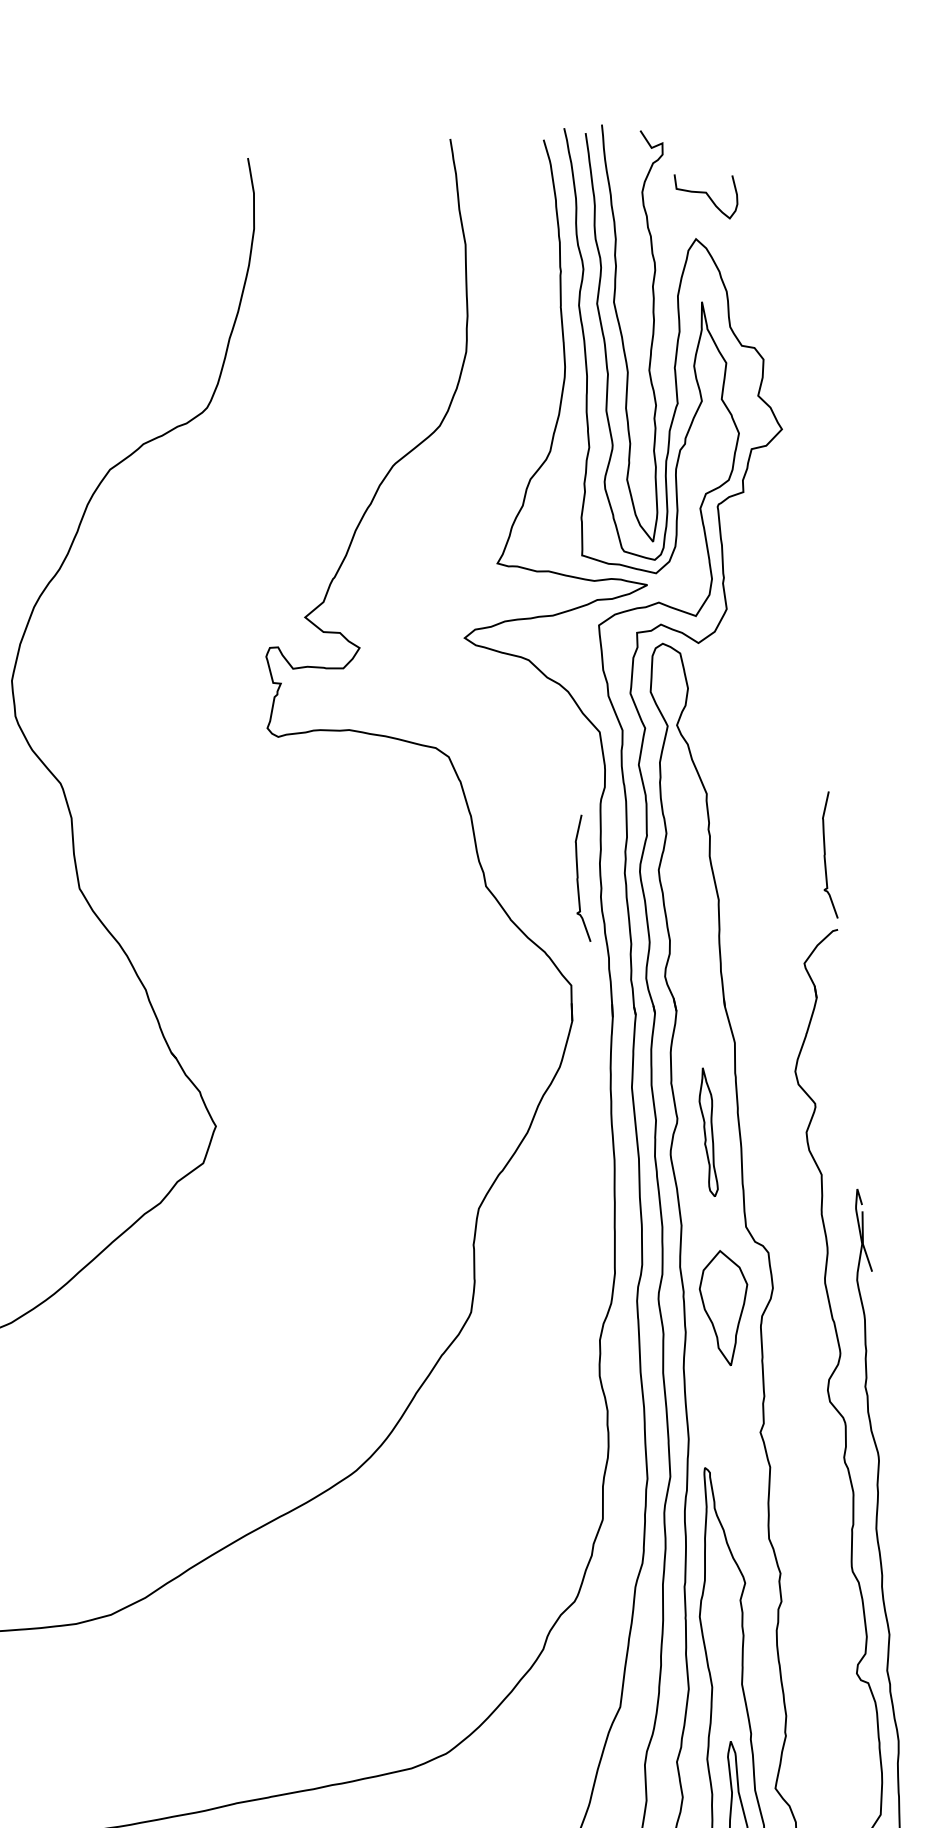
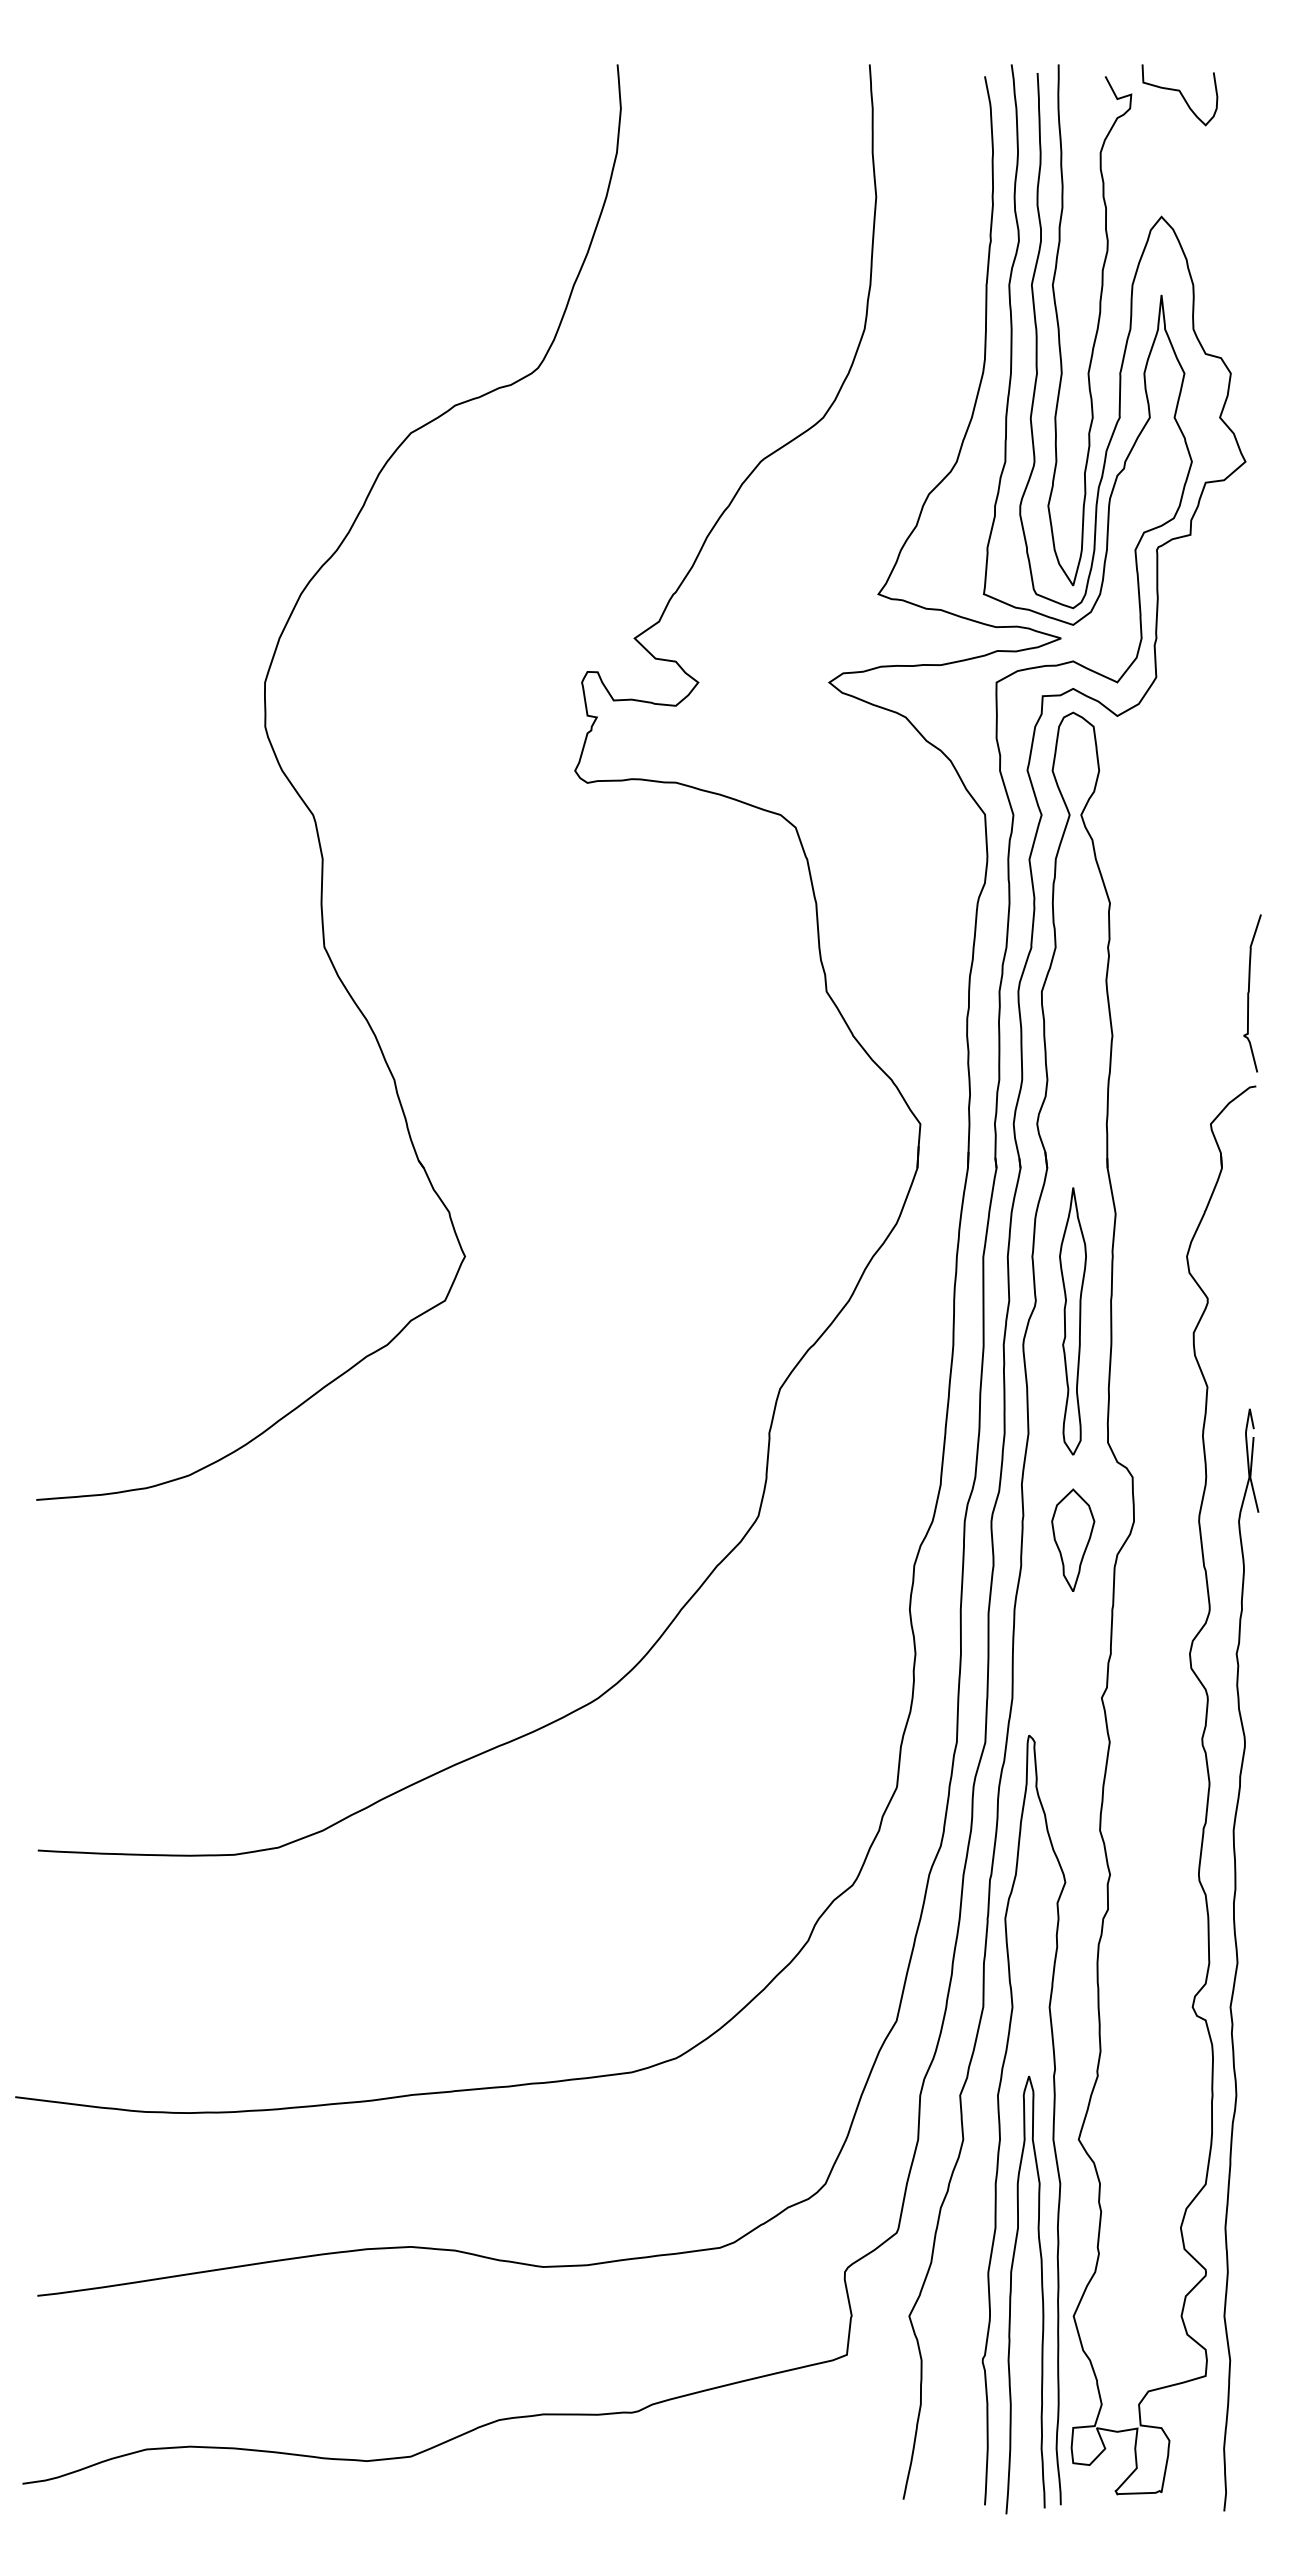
curve: (707, 195) -> (1180, 94), moved
curve: (578, 879) -> (941, 993), removed
part: (708, 1132) -> (1072, 1321), size x1.67
part: (725, 1307) -> (1073, 1539), size x0.71

